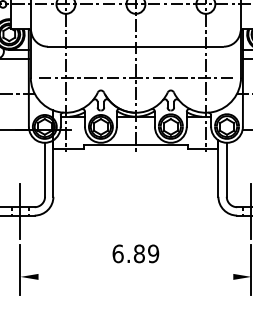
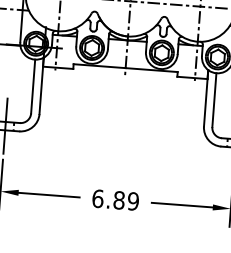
text: (135, 253) -> (115, 199), moved
line: (68, 276) -> (48, 194), added
line: (202, 276) -> (182, 204), added

